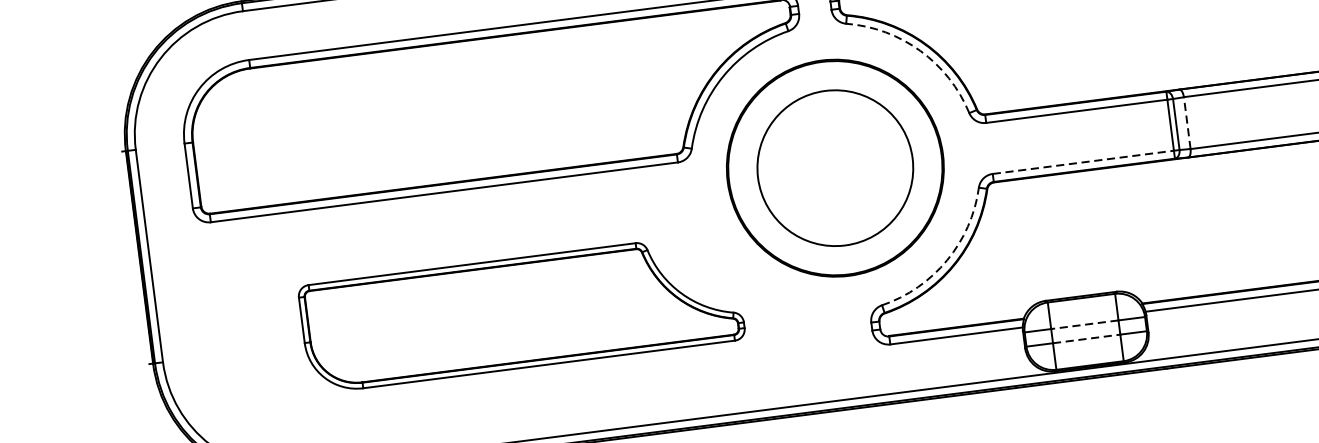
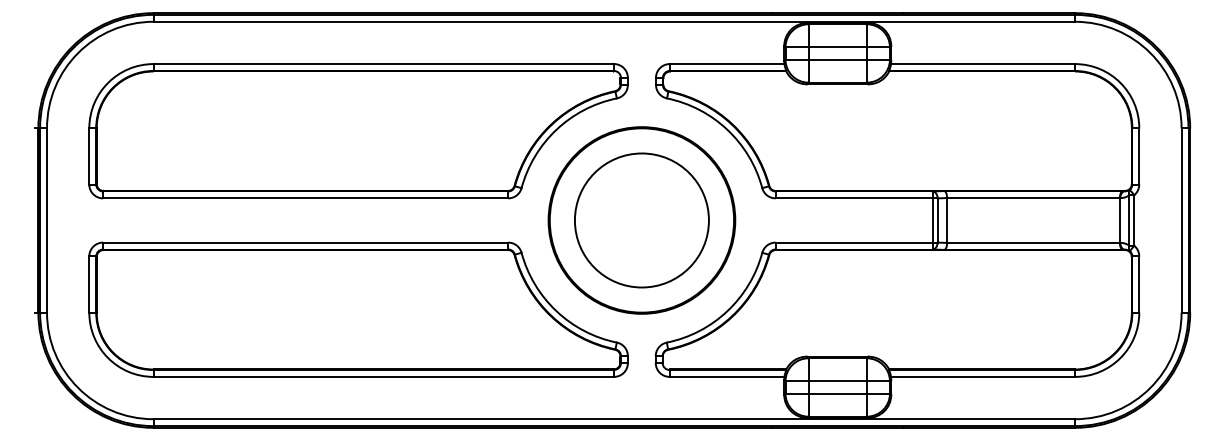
arc: (920, 50) -> (727, 129), dashed -> solid
line: (1187, 121) -> (947, 219), dashed -> solid
line: (1083, 162) -> (854, 242), dashed -> solid
arc: (947, 260) -> (727, 311), dashed -> solid
part: (521, 312) -> (358, 309), size x1.43
line: (1084, 324) -> (837, 381), dashed -> solid
line: (1087, 338) -> (838, 393), dashed -> solid

